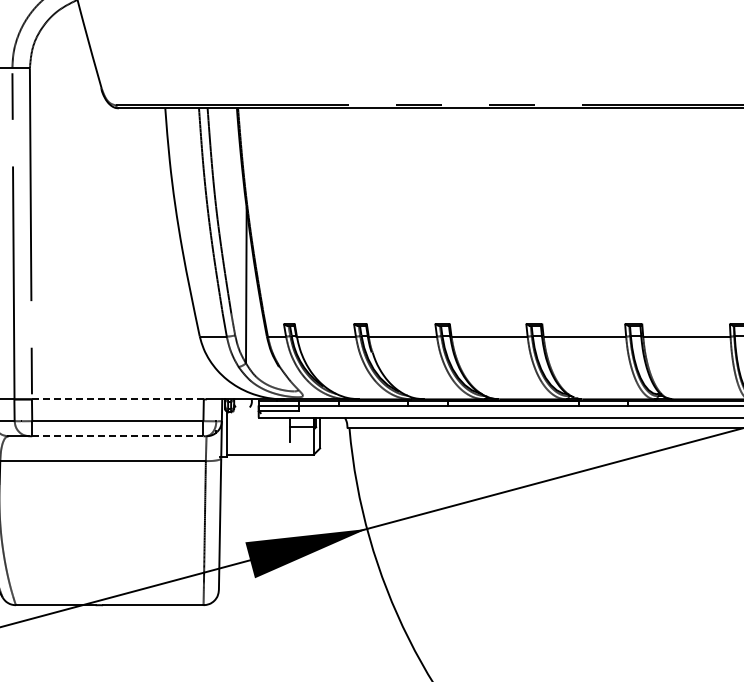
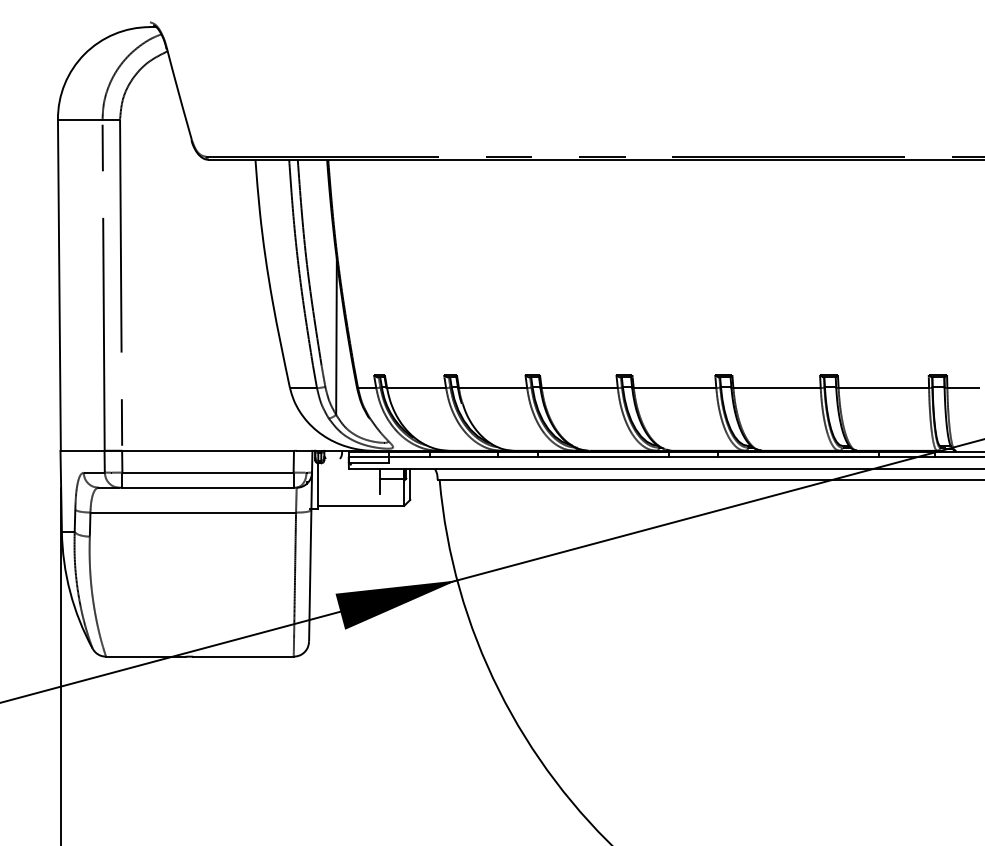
line: (118, 399) -> (208, 450), dashed -> solid
line: (118, 436) -> (208, 487), dashed -> solid

